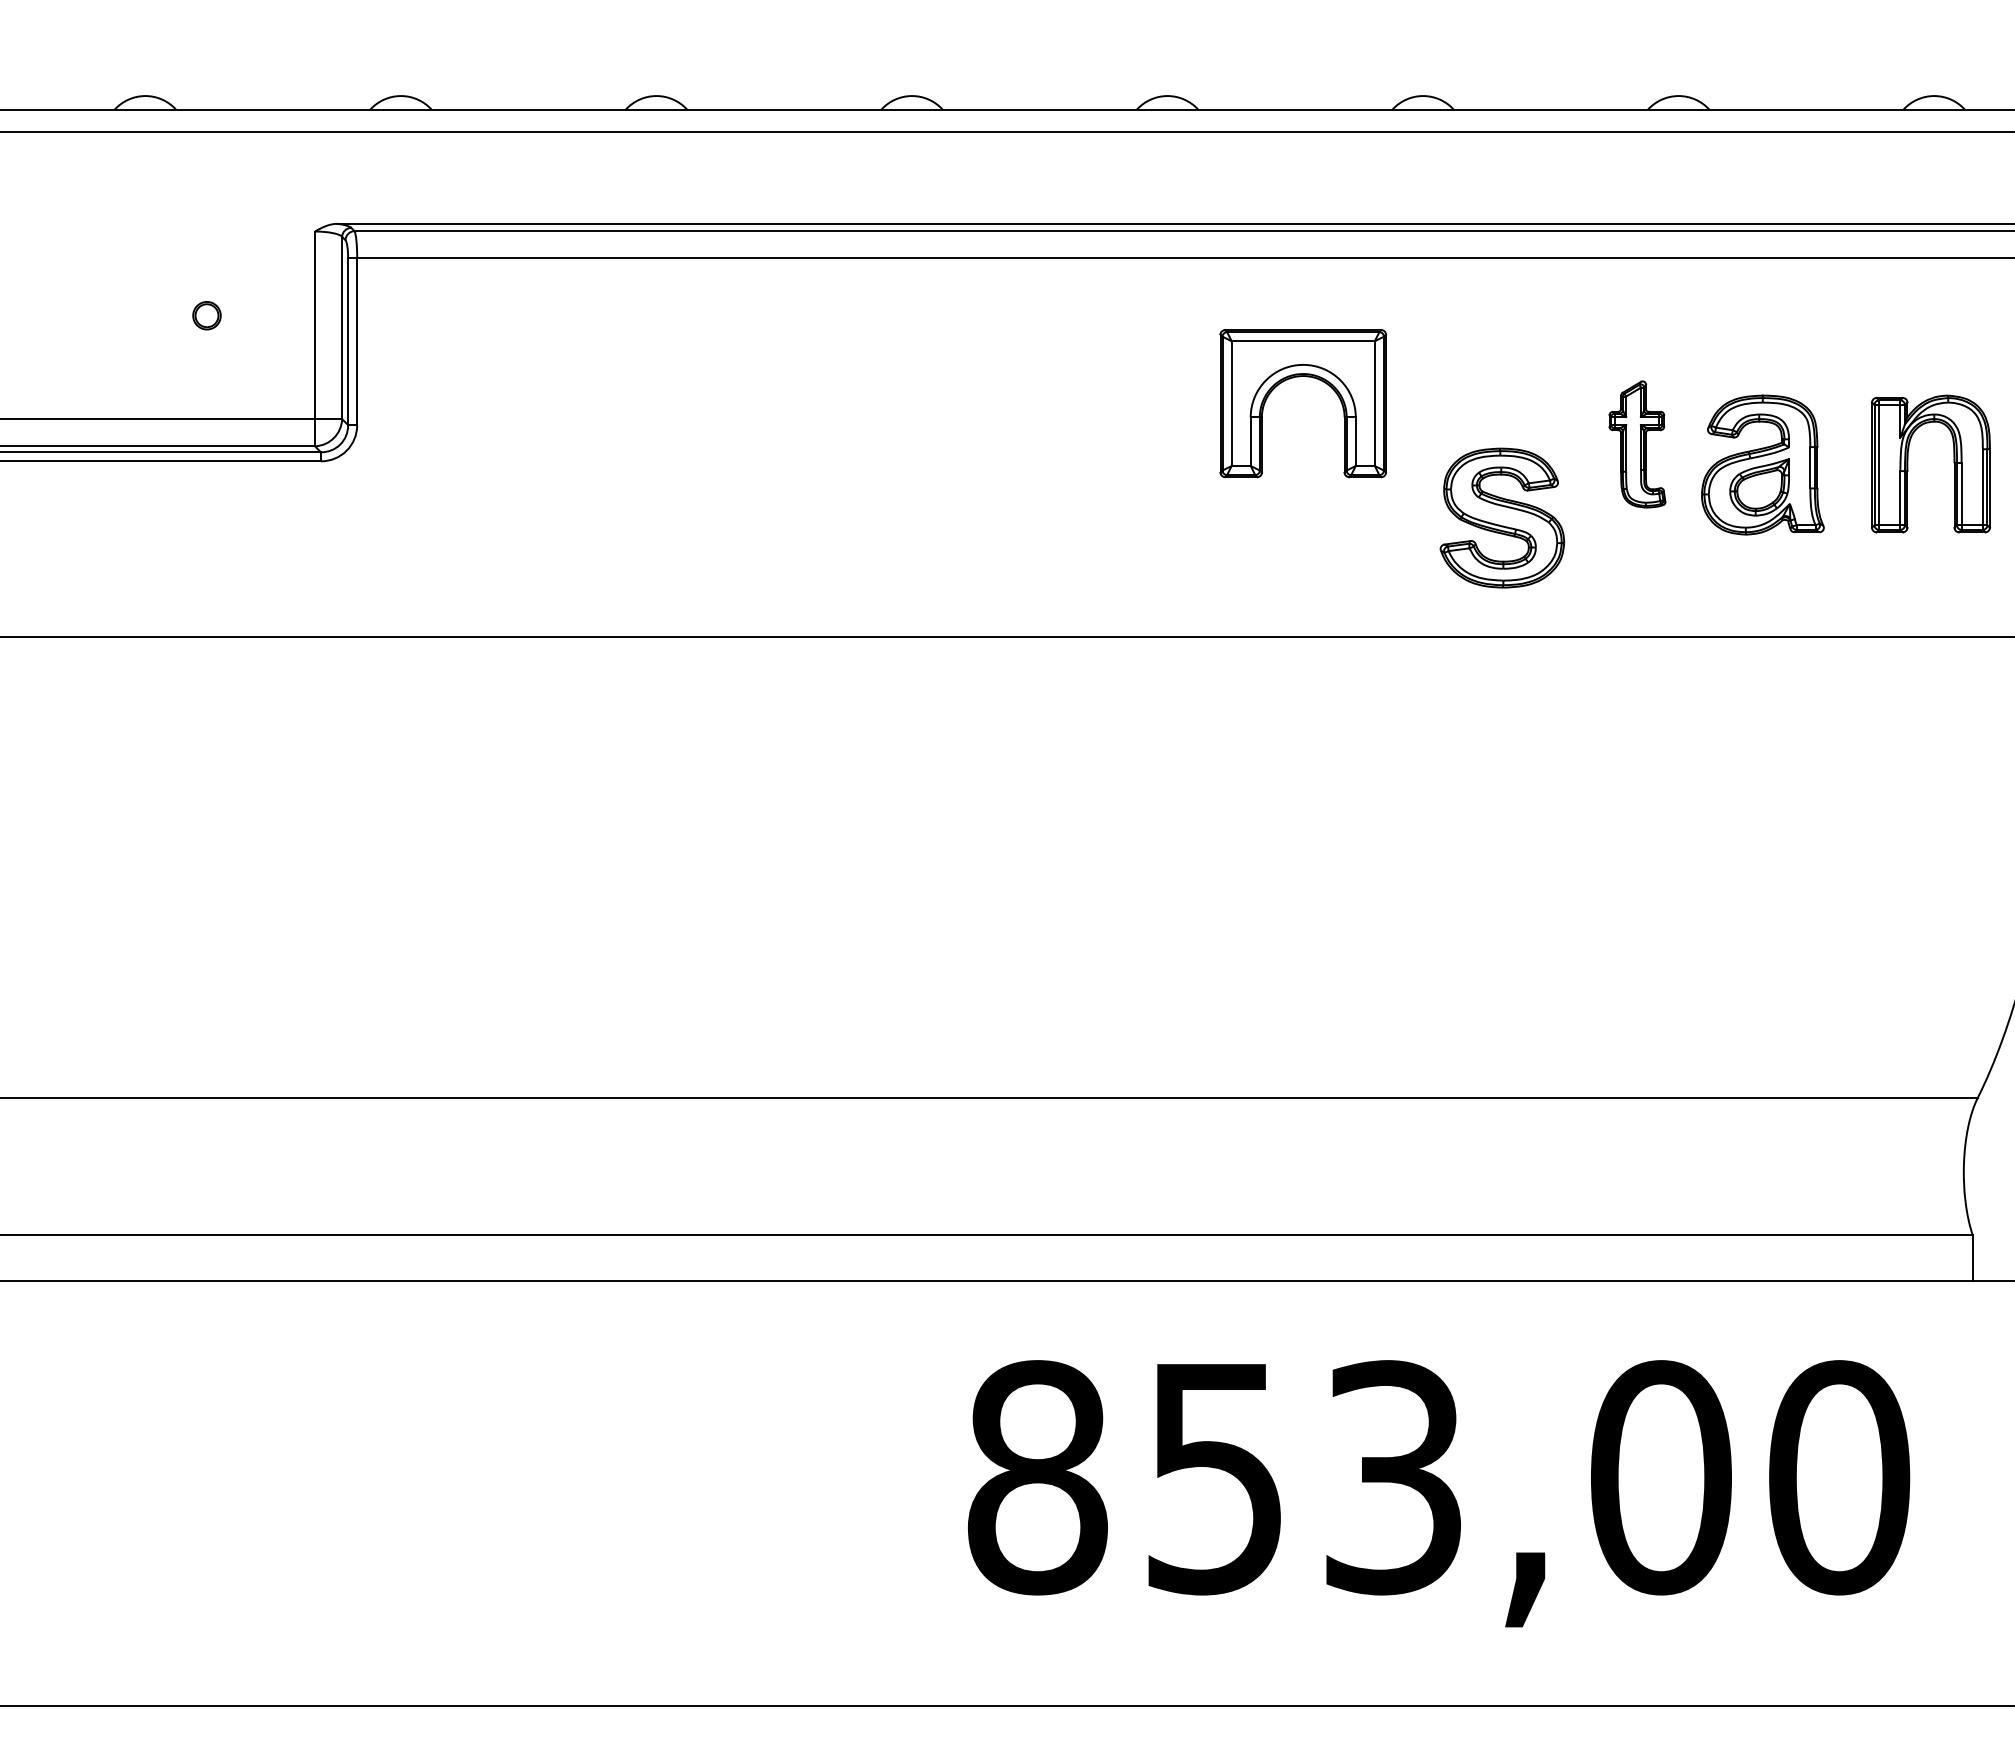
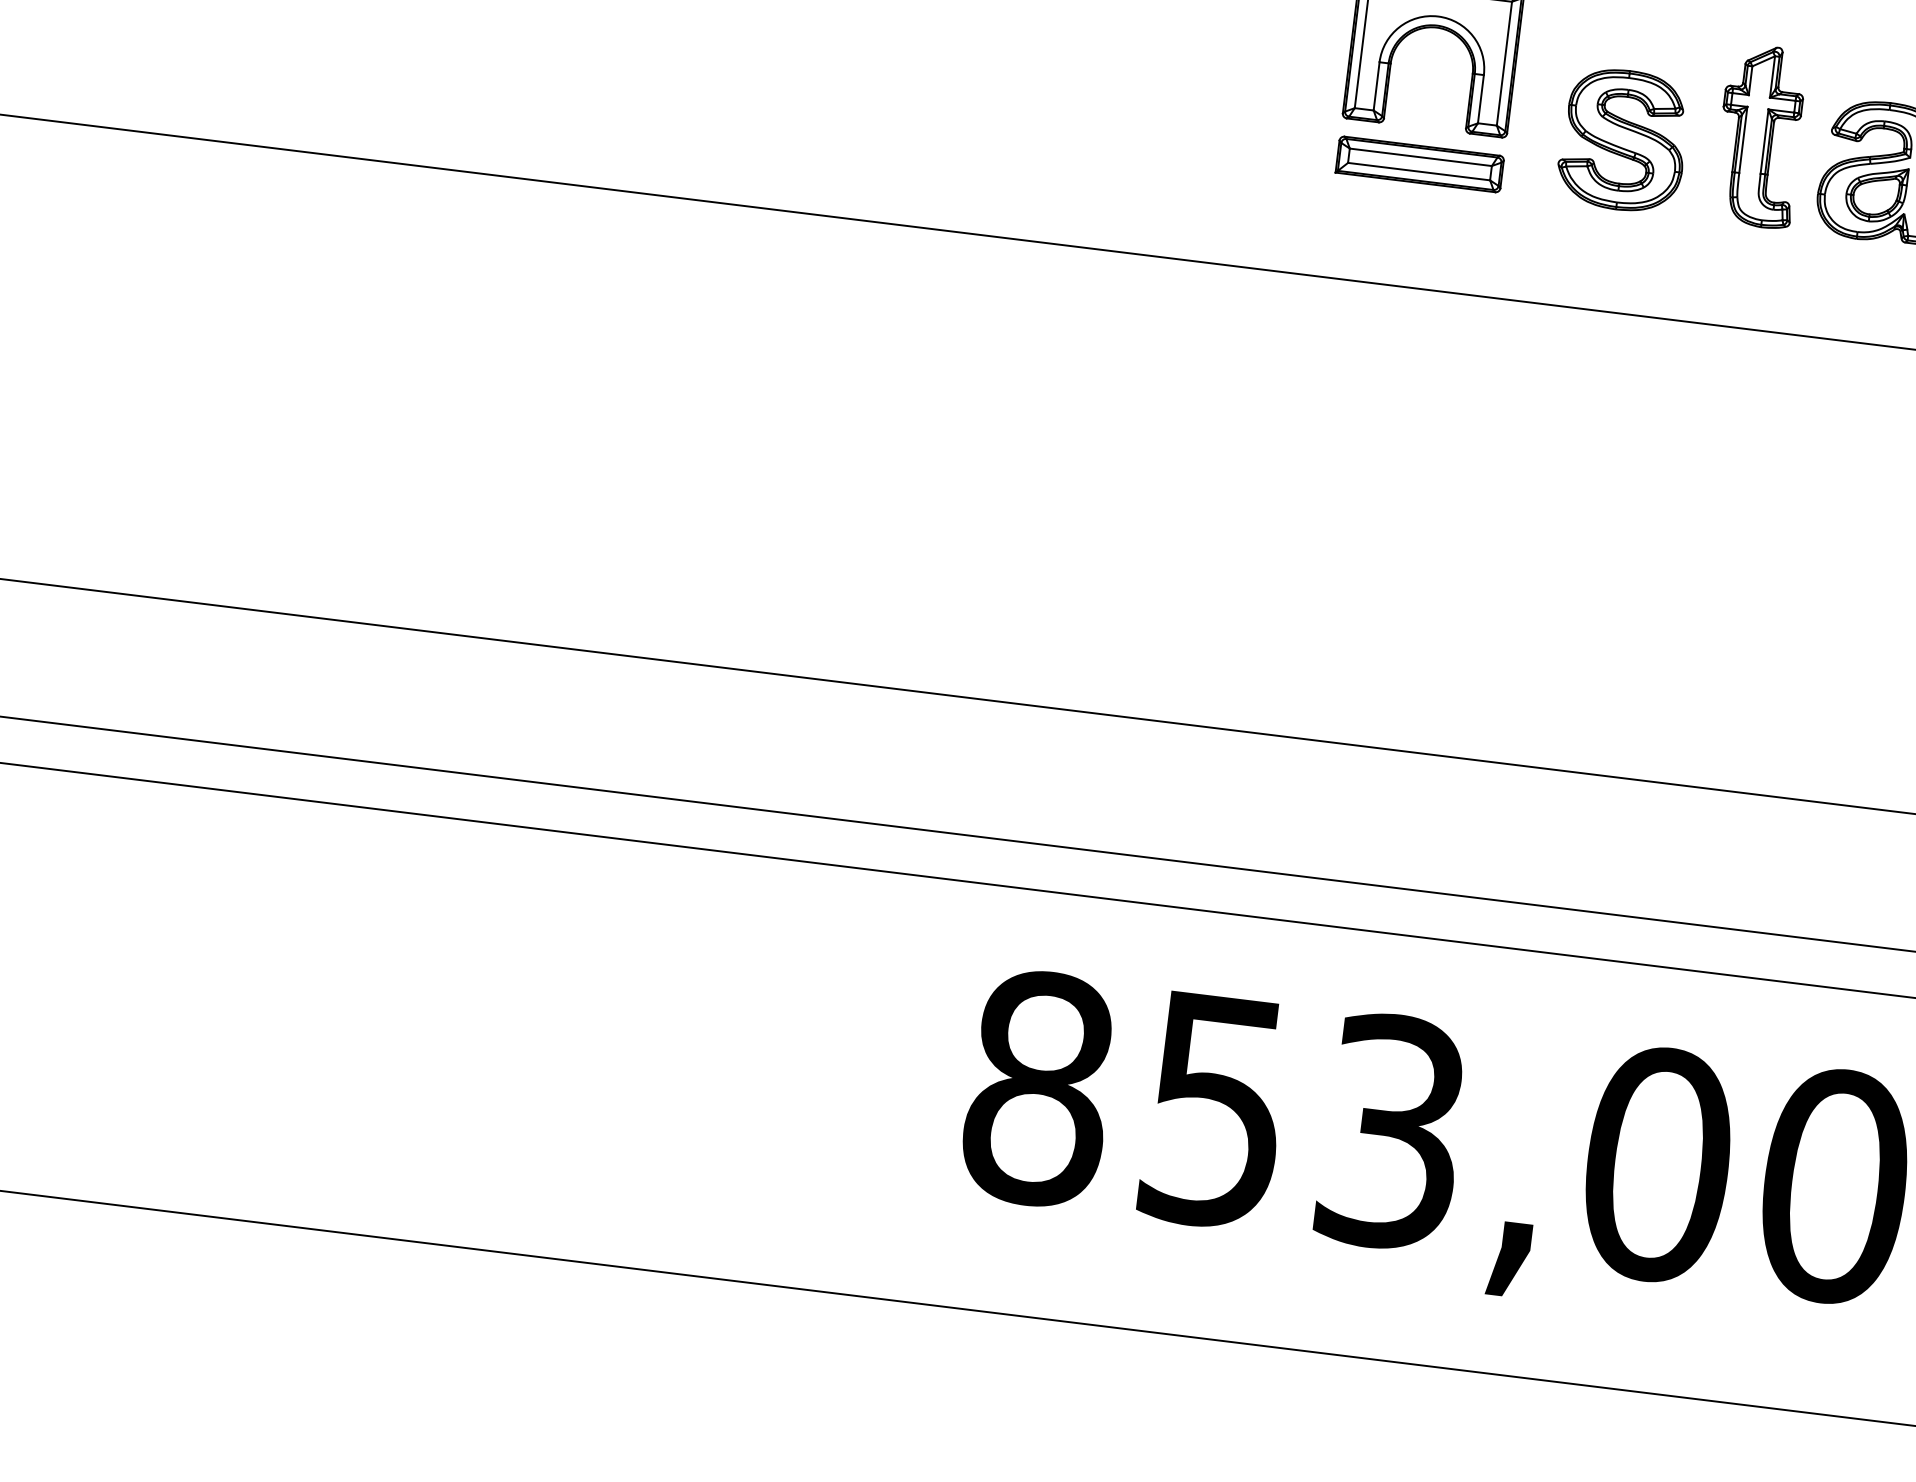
part: (1637, 444) -> (1760, 136), size x1.43
part: (1303, 513) -> (1420, 164), added
part: (1502, 517) -> (1623, 139), moved

